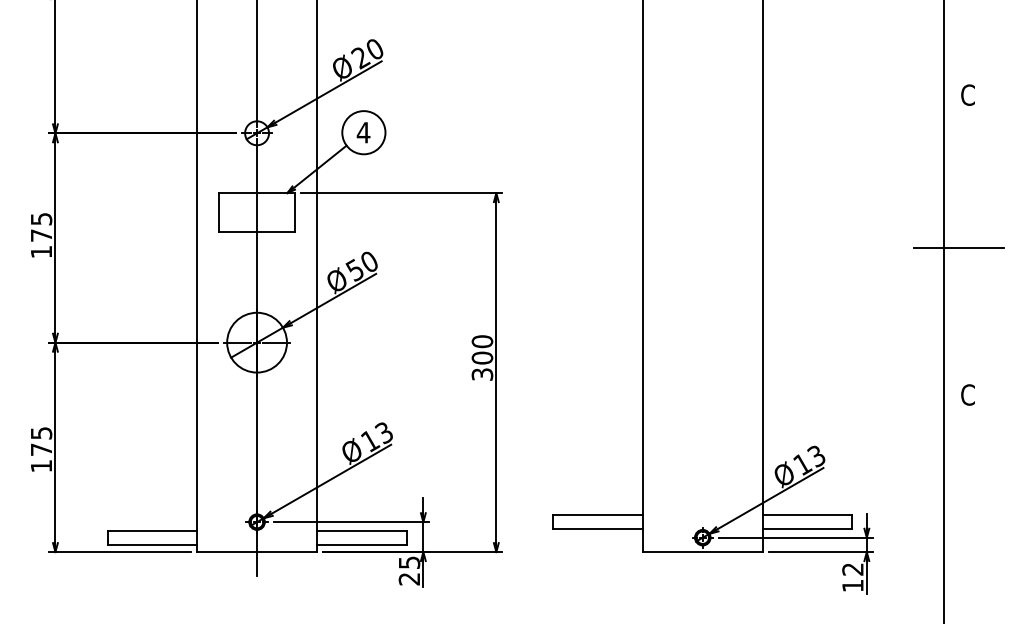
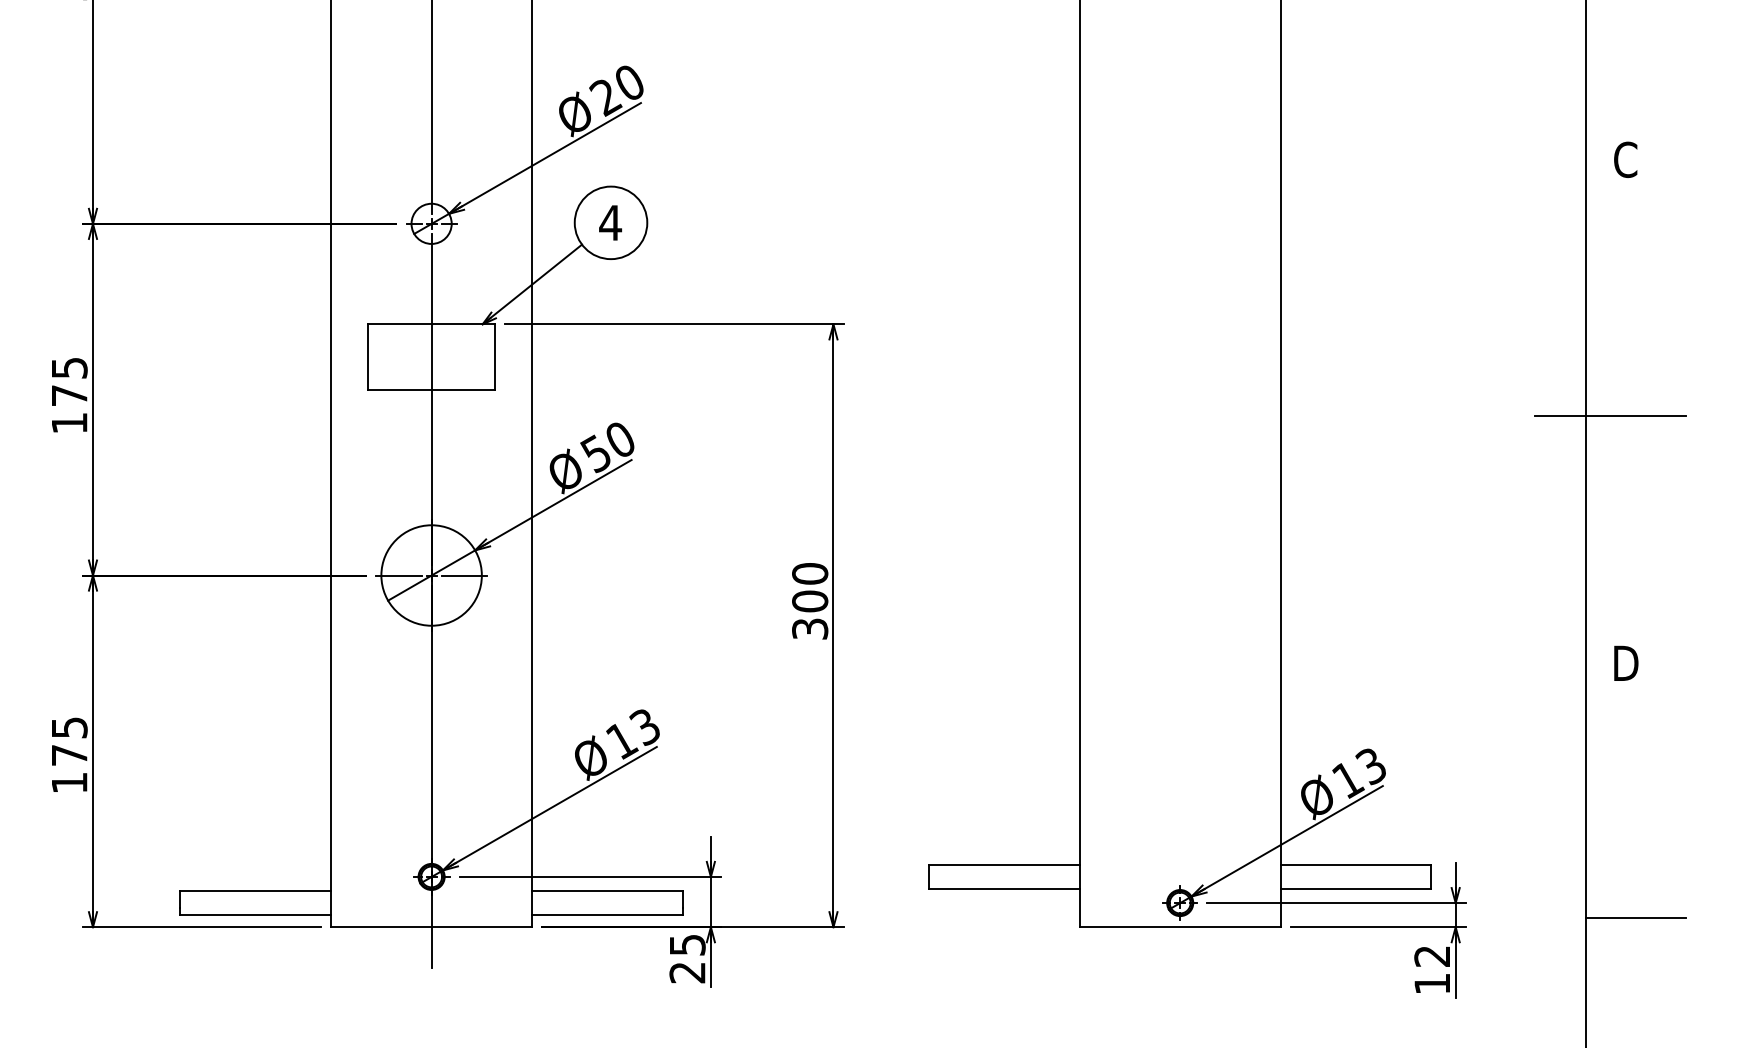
text: (968, 394) -> (1626, 662), C -> D
line: (973, 546) -> (1634, 917), added

